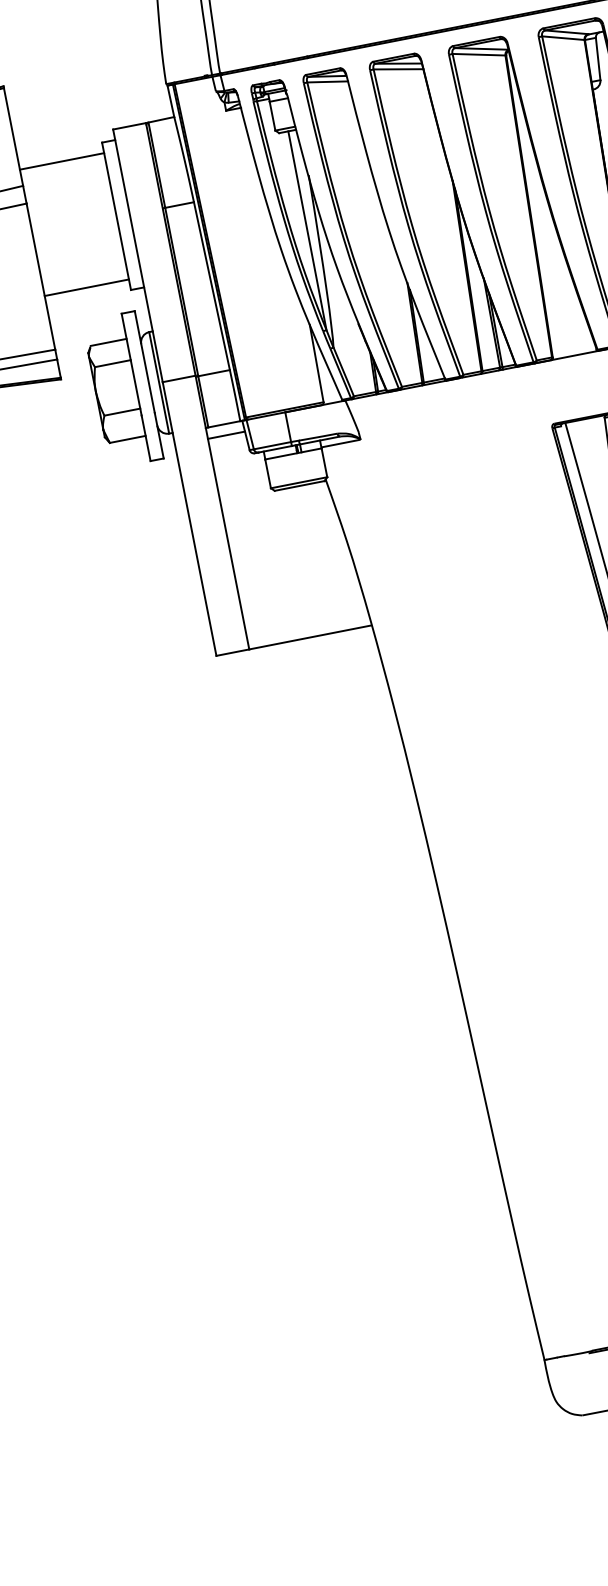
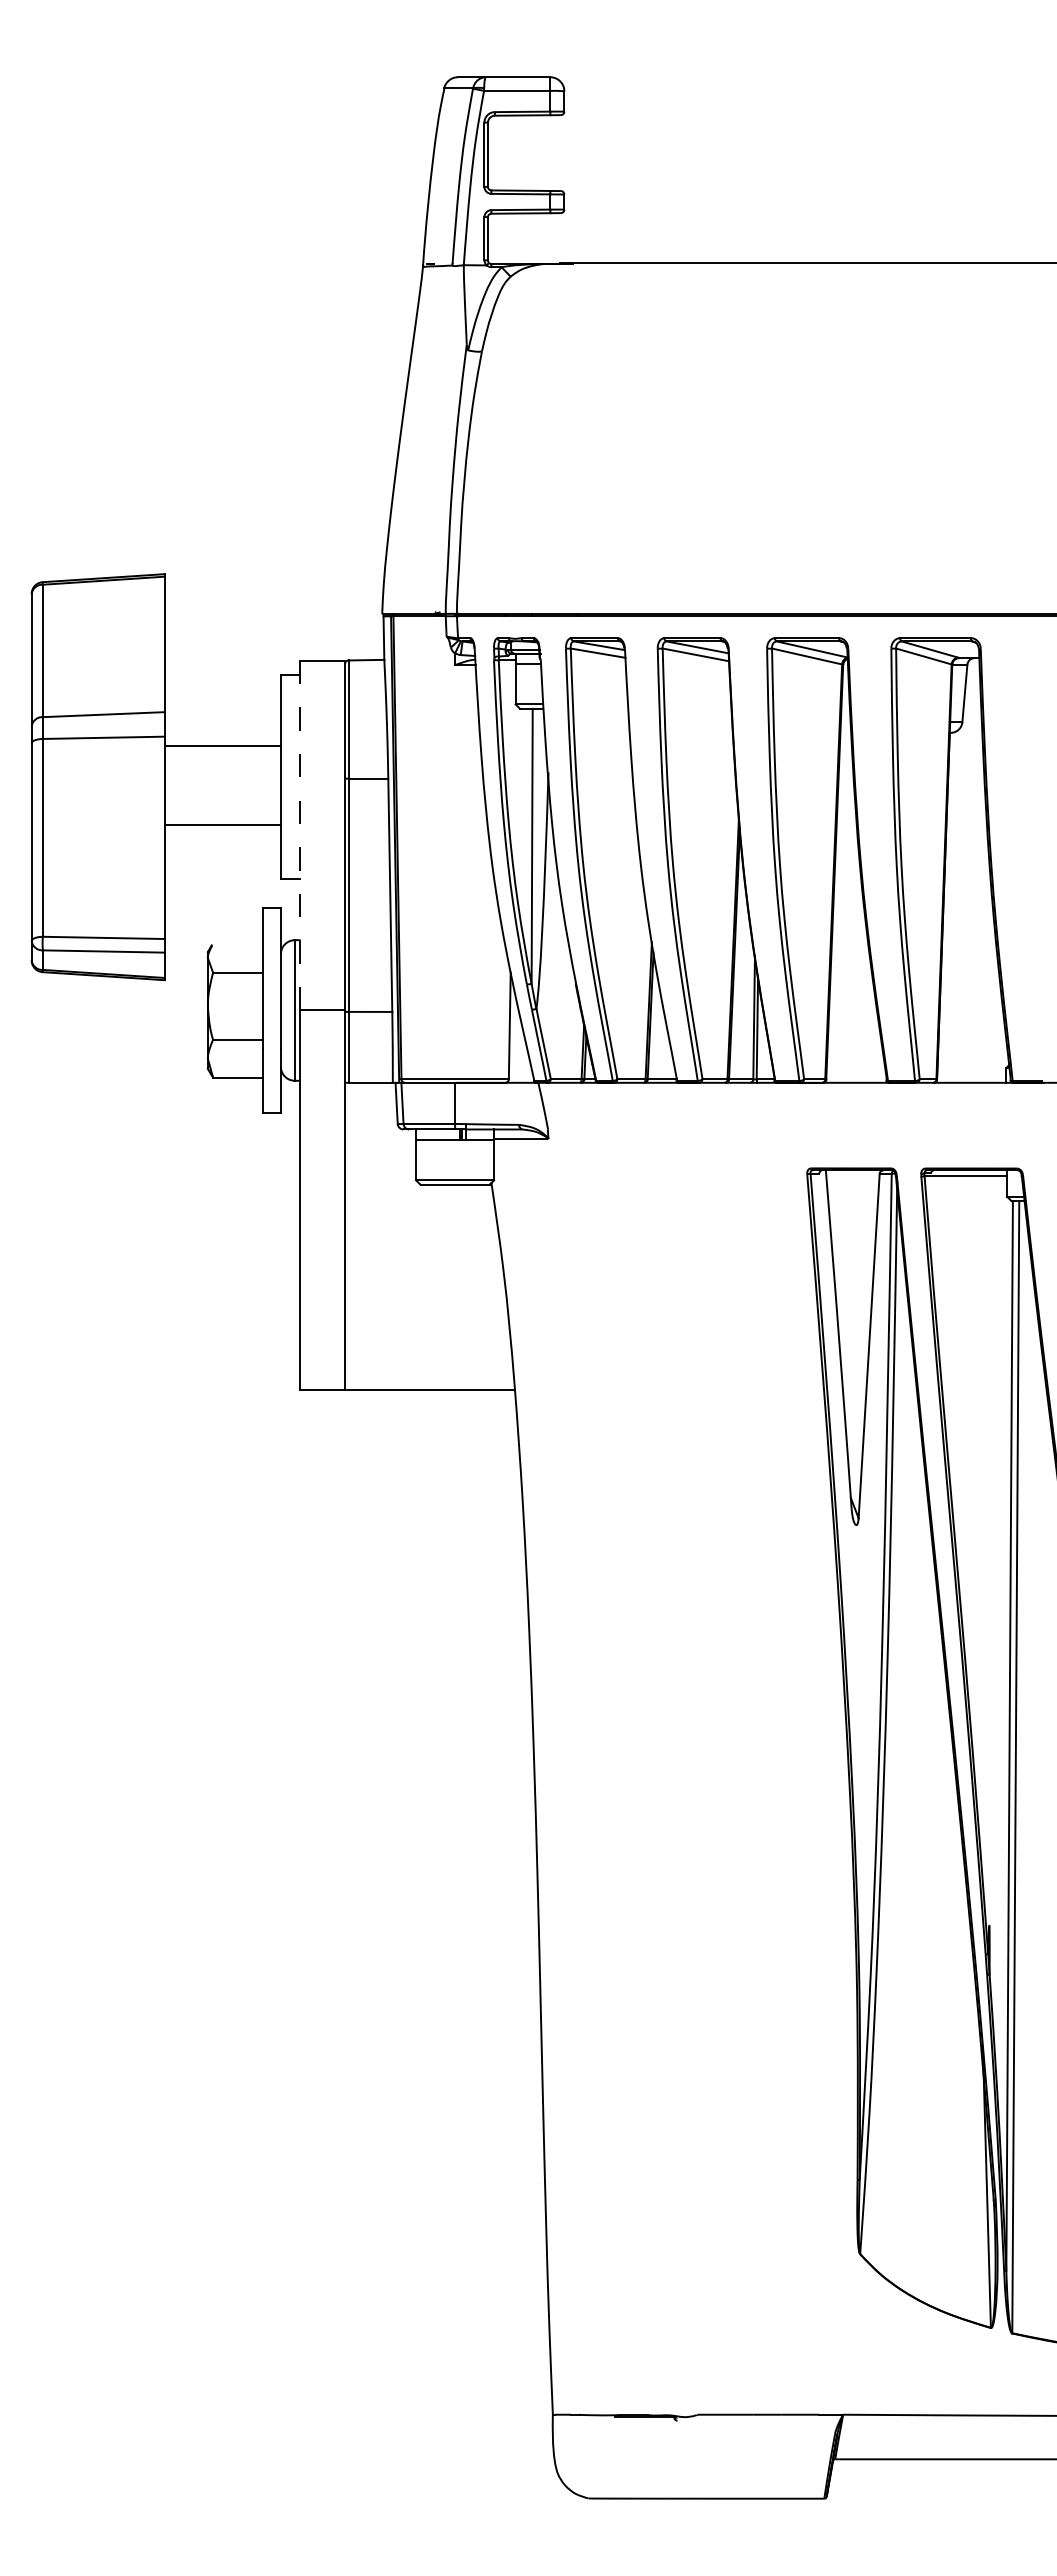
line: (61, 161) -> (222, 745), moved
line: (137, 255) -> (299, 835), solid -> dashed
line: (86, 287) -> (222, 824), moved
line: (108, 342) -> (237, 943), removed
line: (226, 434) -> (370, 1097), removed

